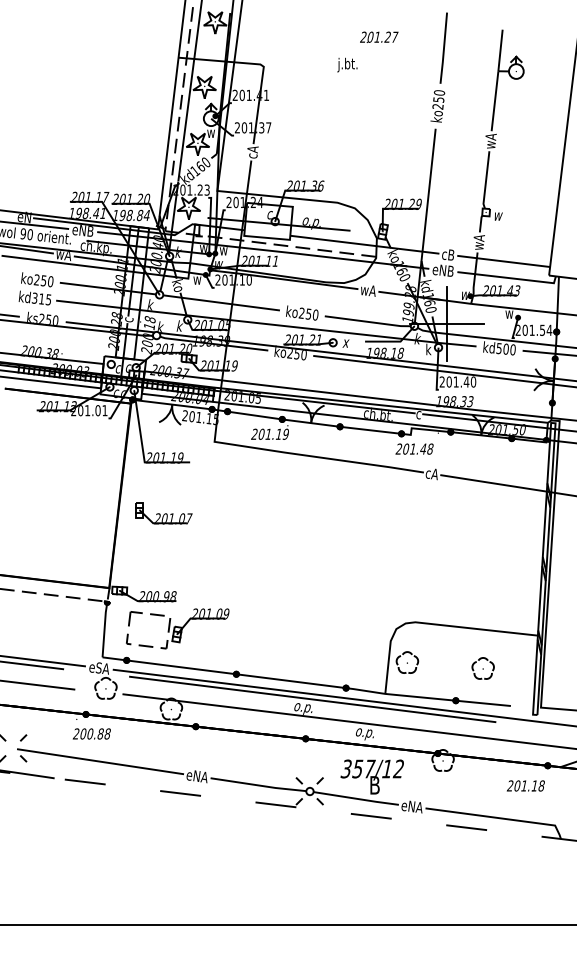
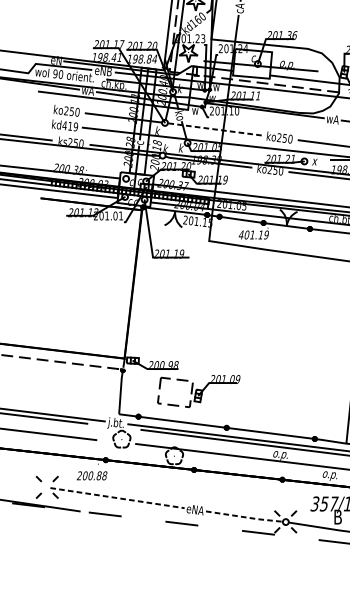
text: (41, 298) -> (70, 125), kd315 -> kd419
line: (221, 302) -> (214, 129), solid -> dashed
text: (254, 433) -> (241, 234), 201.19 -> 401.19
part: (163, 513) -> (168, 298), removed
part: (177, 628) -> (198, 391), moved
text: (97, 668) -> (115, 423), eSA -> j.bt.
text: (91, 733) -> (91, 475), moved
line: (101, 761) -> (118, 497), solid -> dashed
line: (258, 785) -> (244, 517), solid -> dashed

